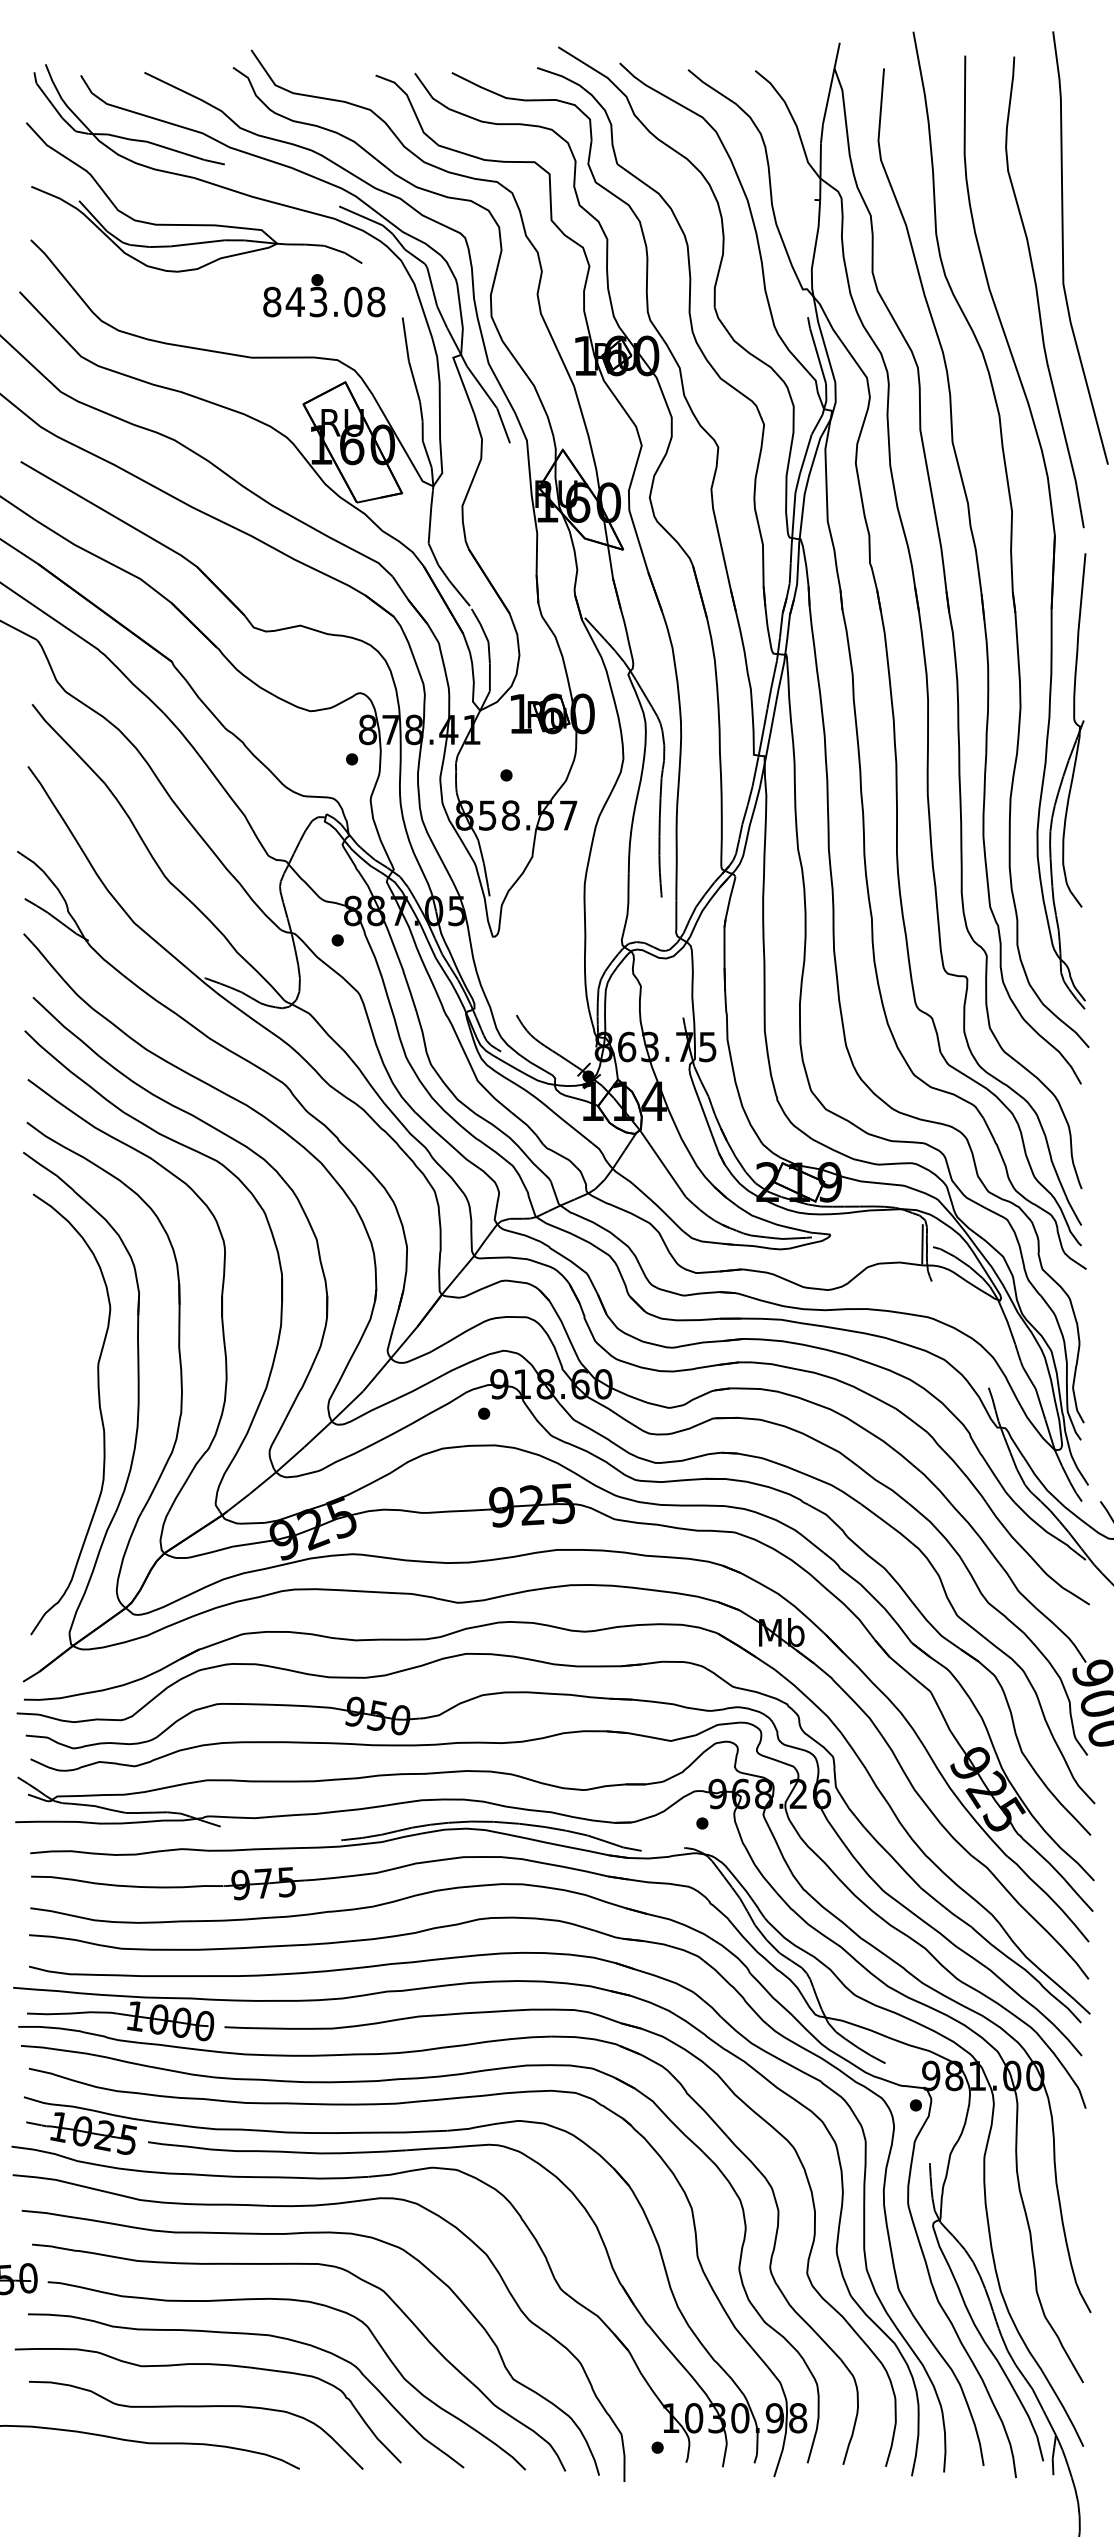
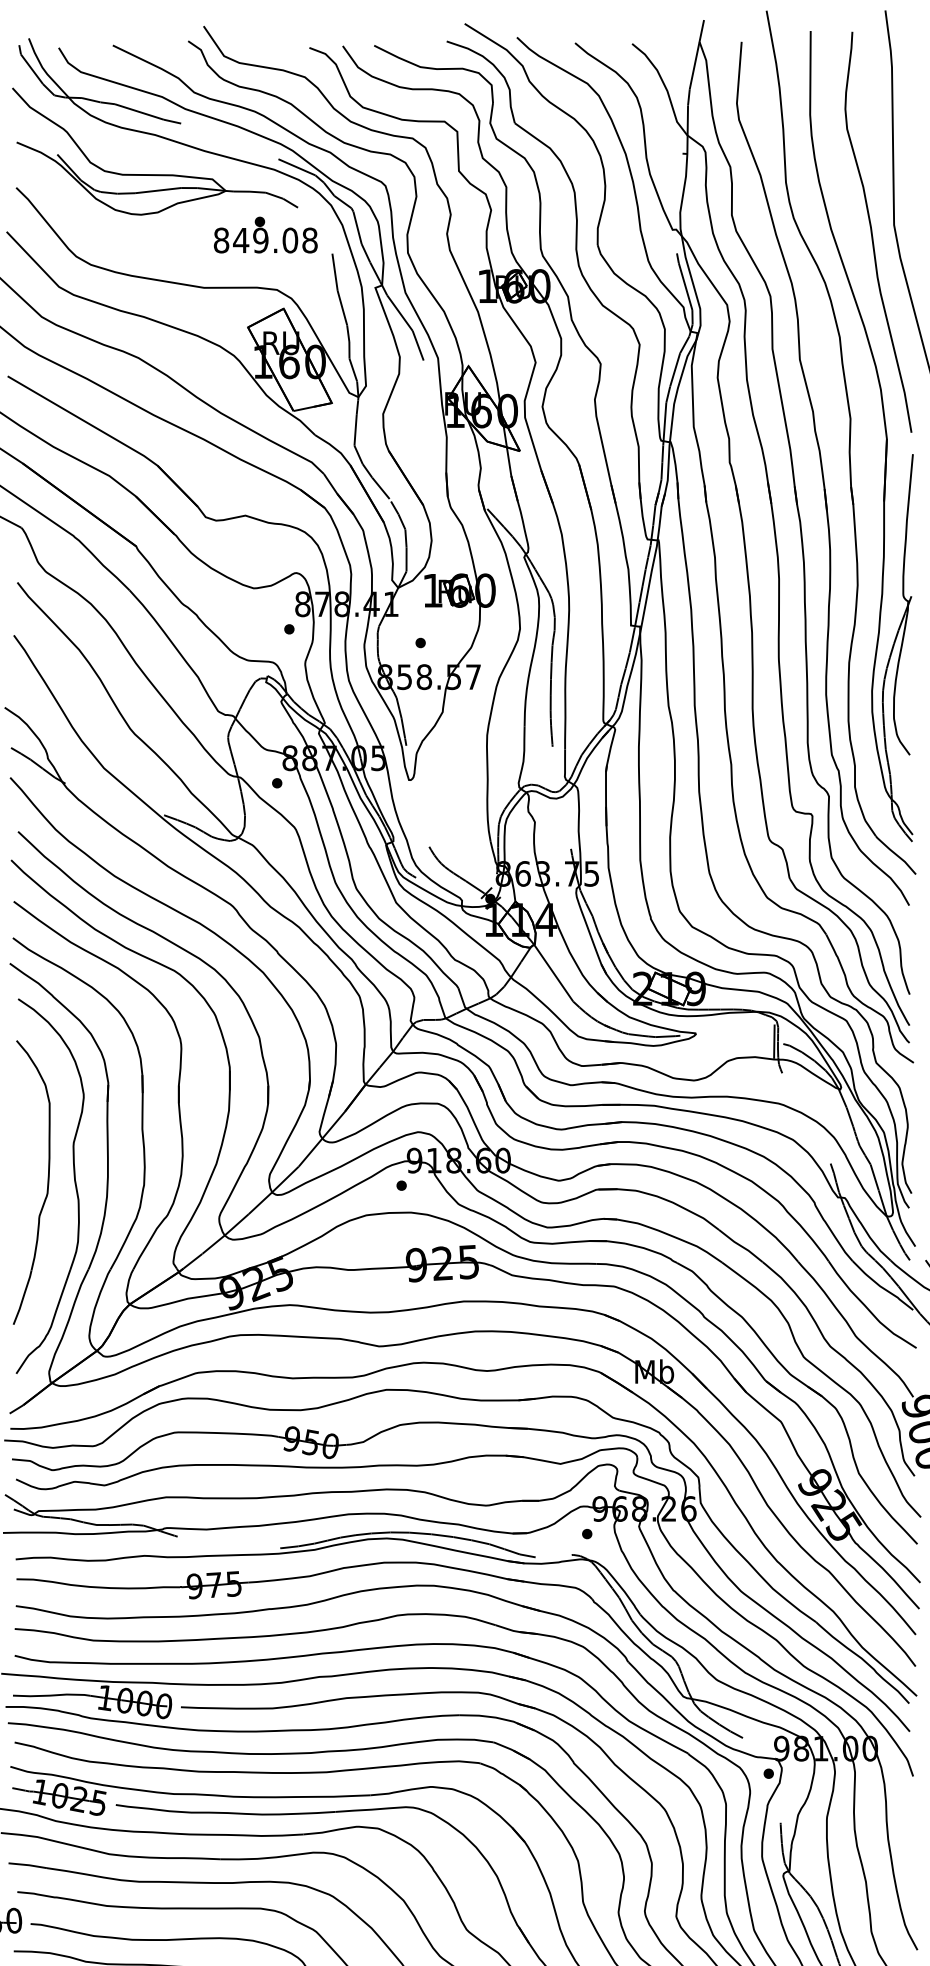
text: (318, 302) -> (260, 240), 843.08 -> 849.08
part: (67, 1409) -> (47, 1182), added

